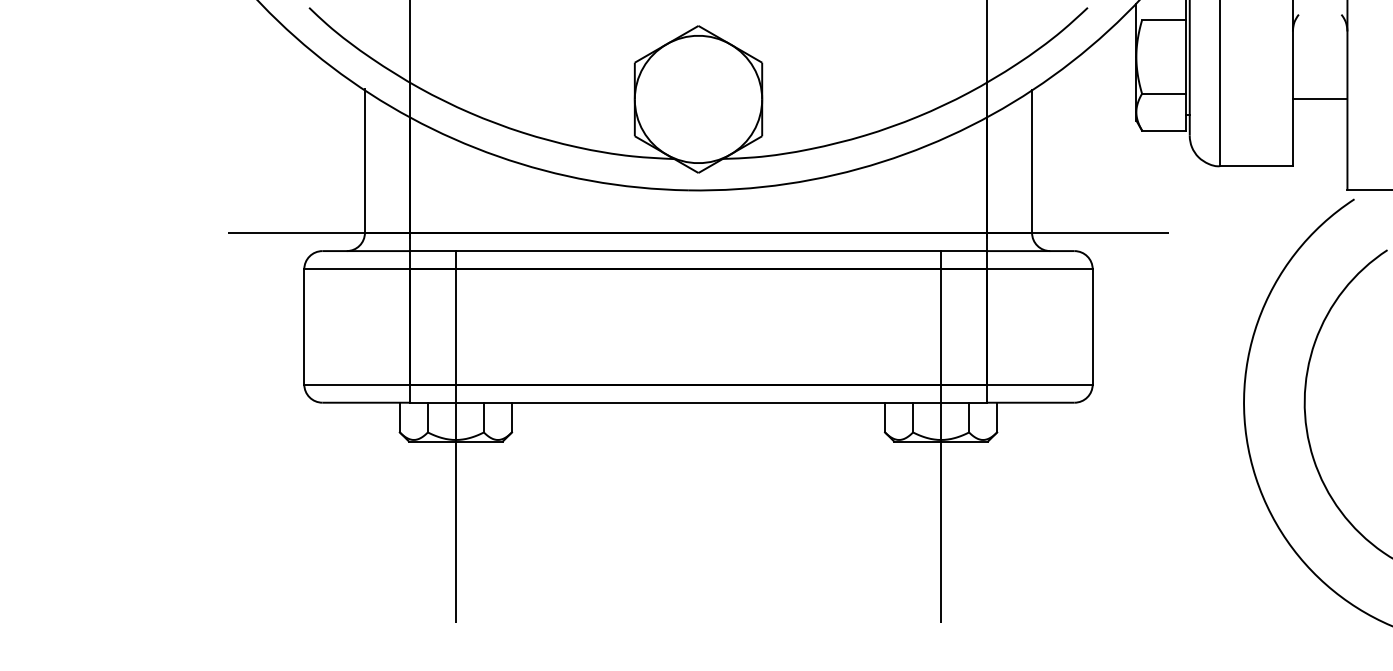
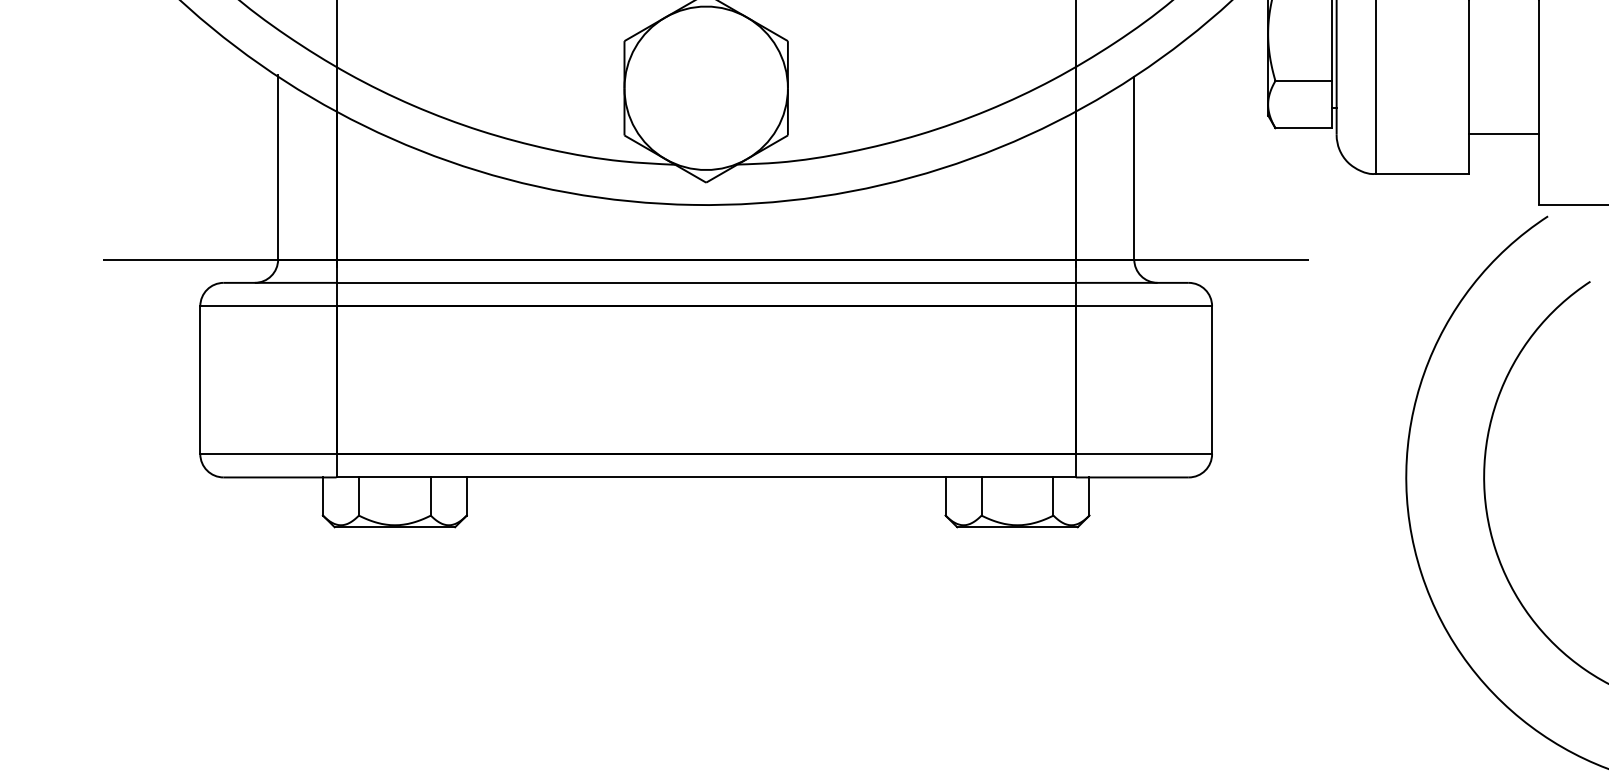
line: (1319, 99) -> (1503, 134), moved
line: (455, 436) -> (394, 520), removed
line: (941, 436) -> (1018, 520), removed

